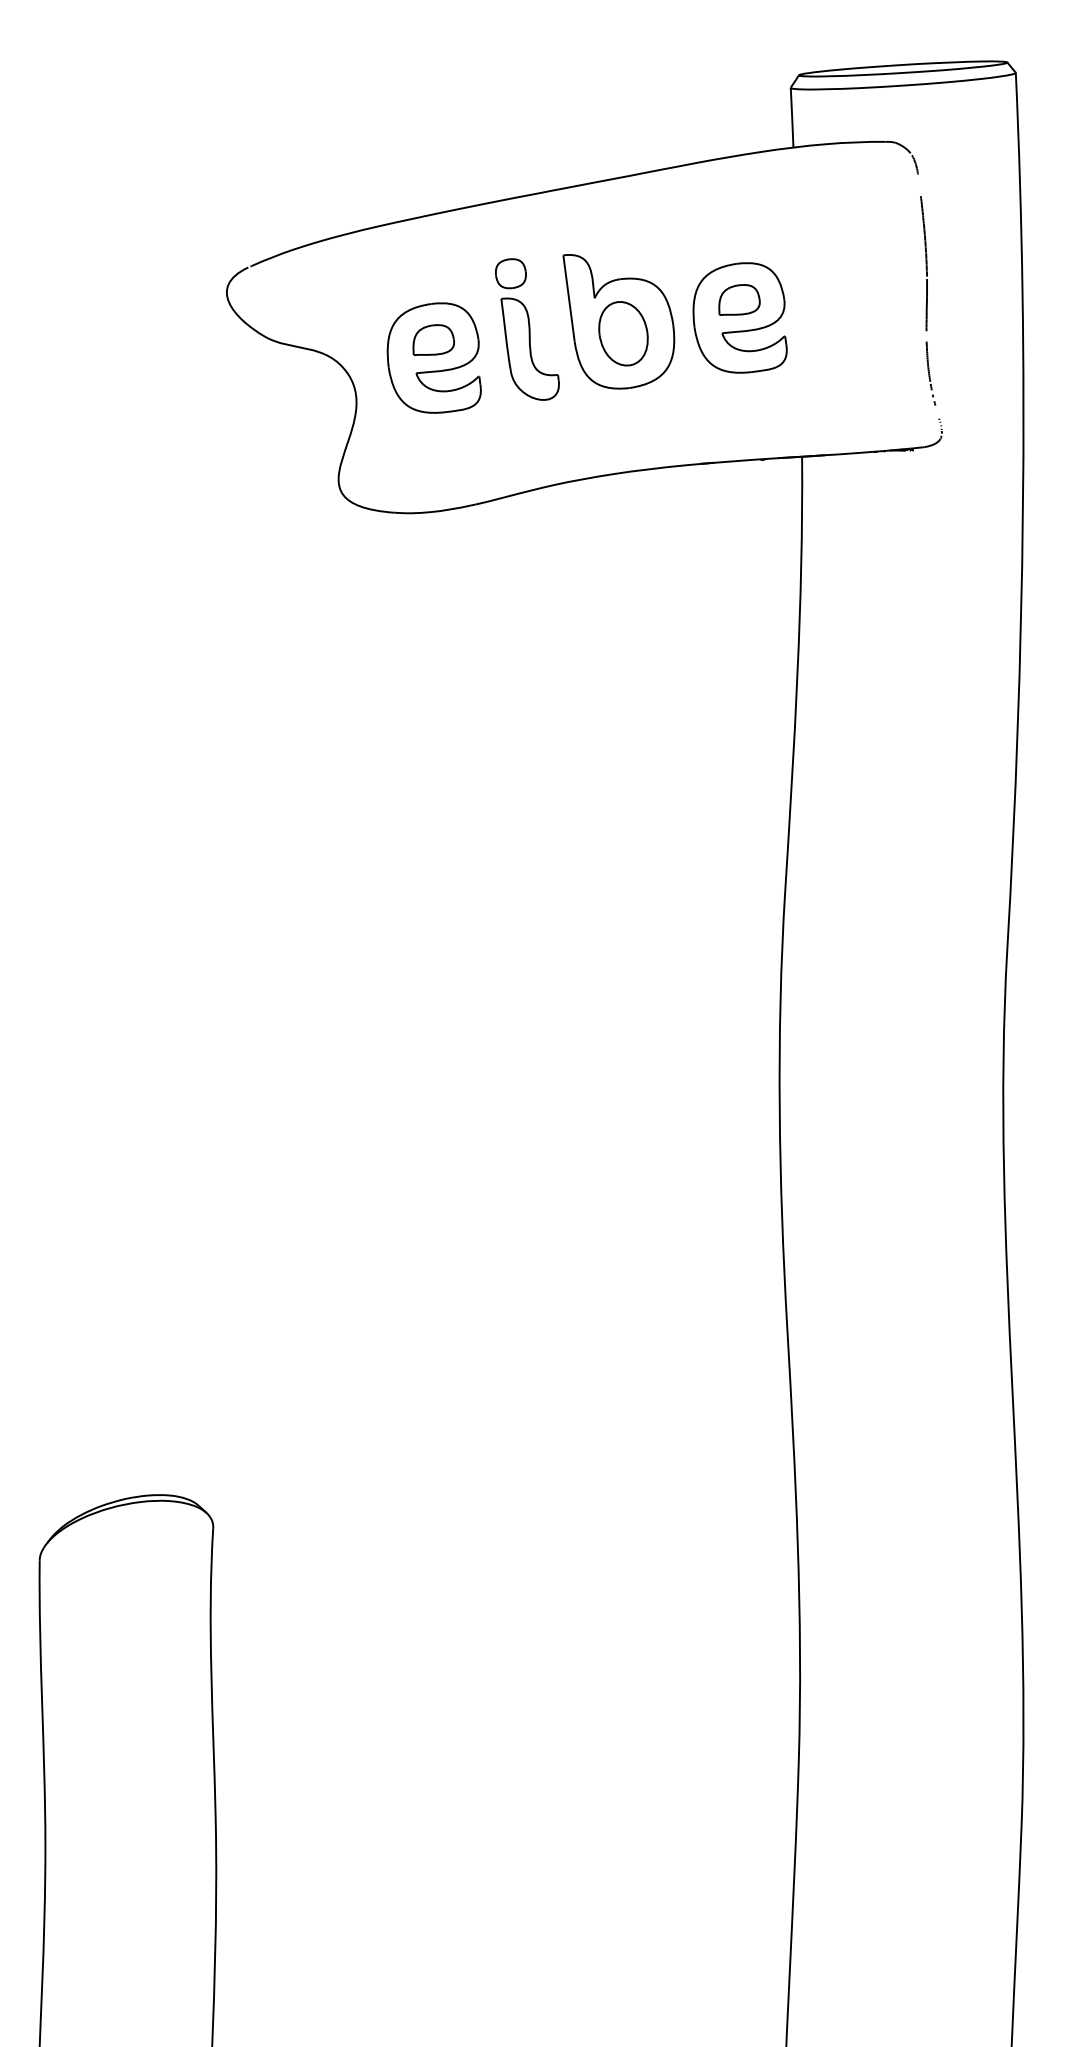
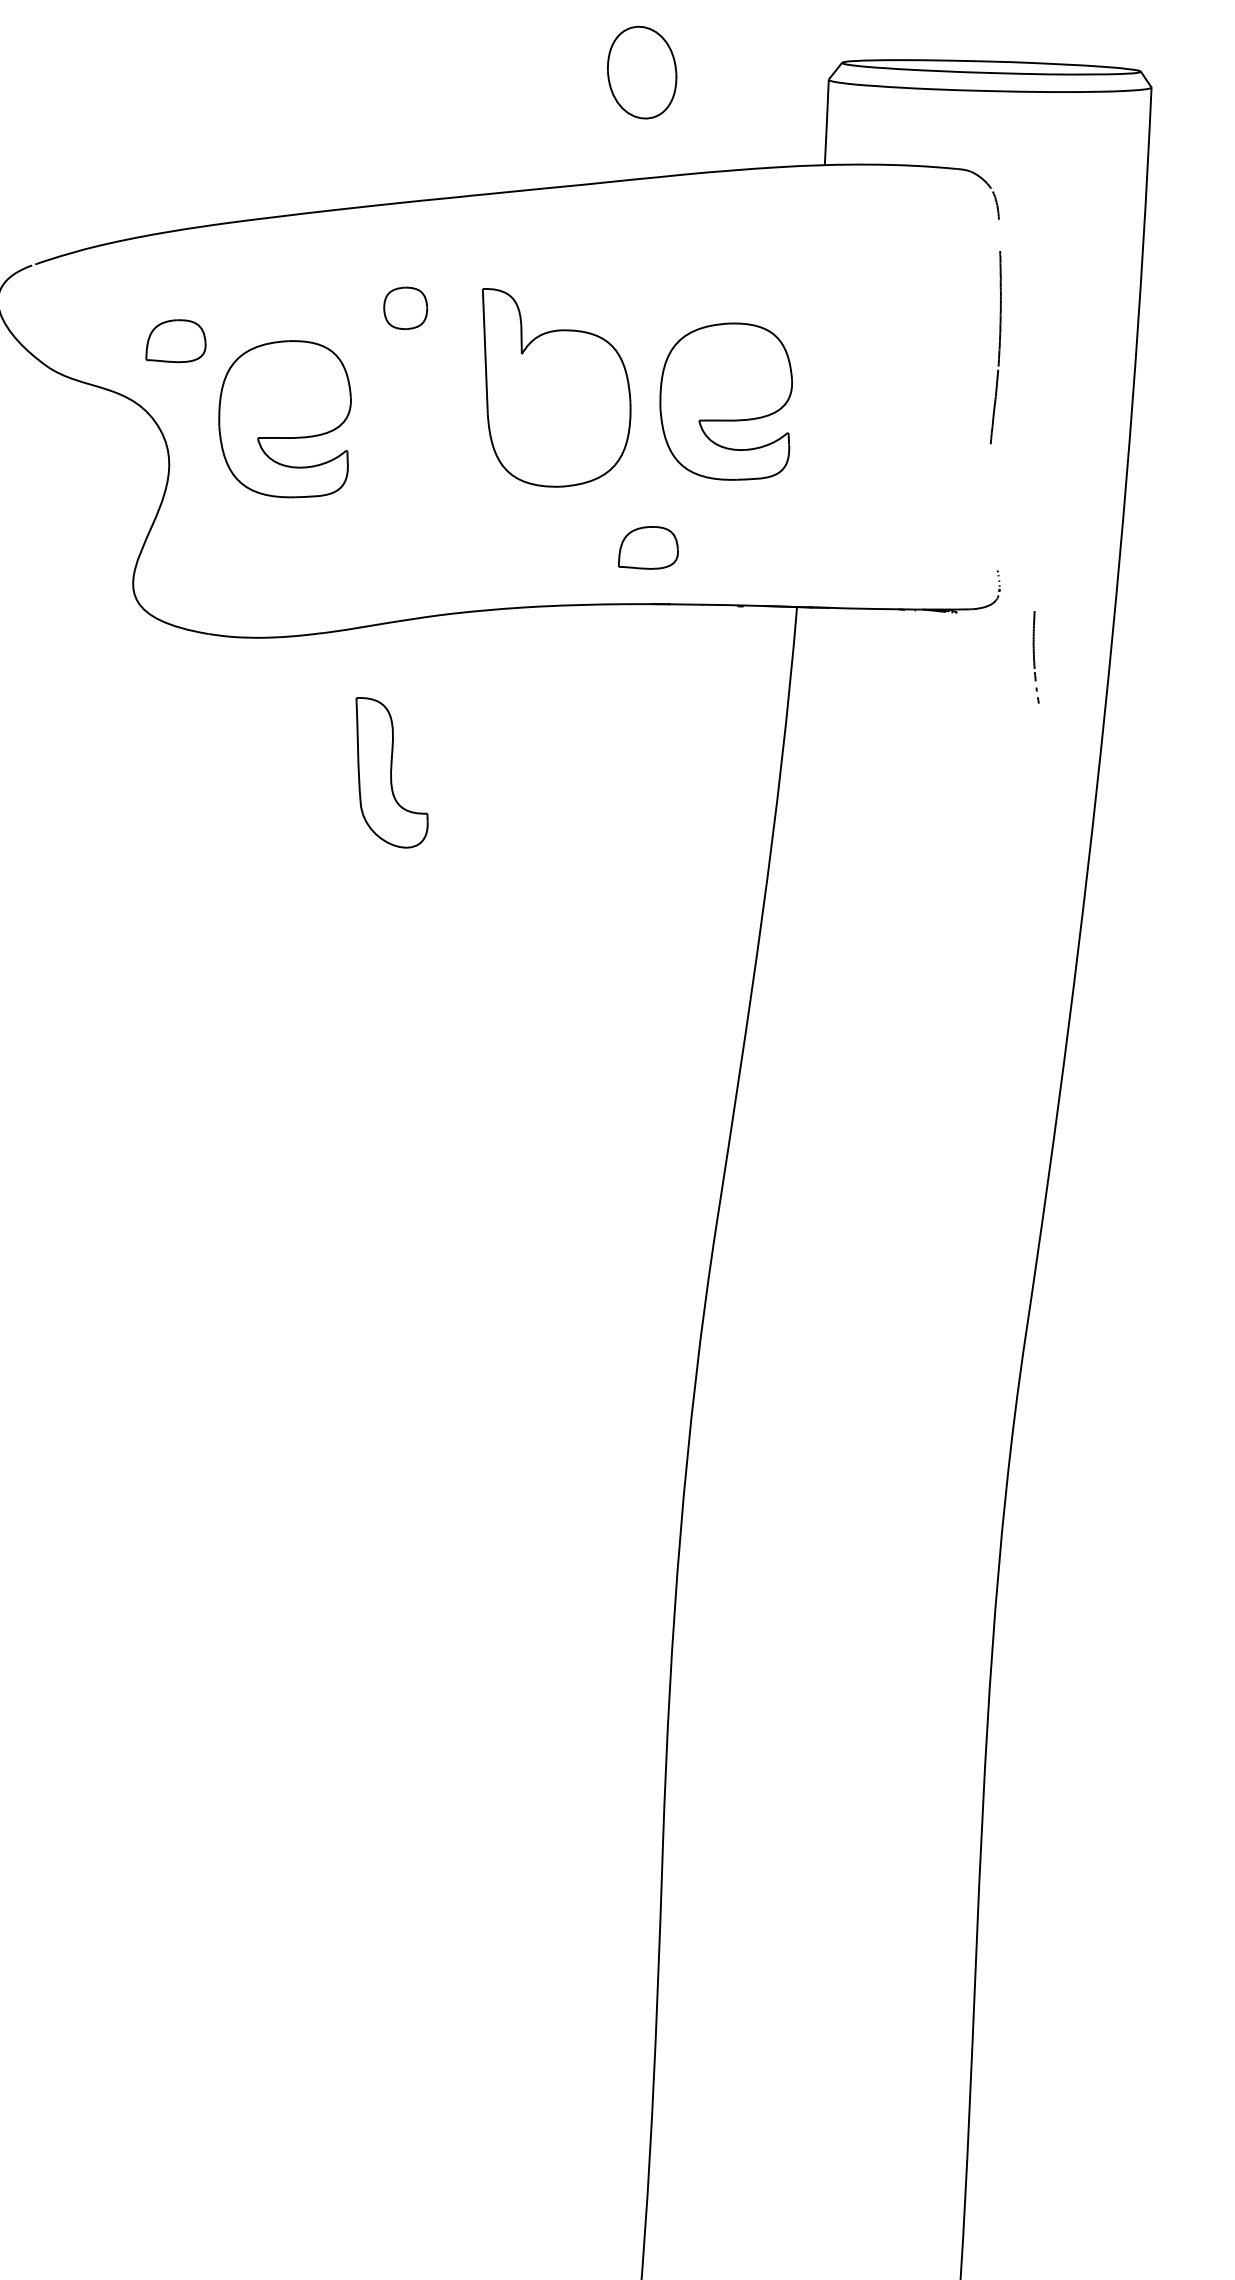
part: (739, 299) -> (649, 547), moved
part: (623, 333) -> (642, 72), moved
part: (433, 339) -> (176, 340), moved
part: (529, 348) -> (390, 772), moved
part: (930, 373) -> (1035, 657), moved

